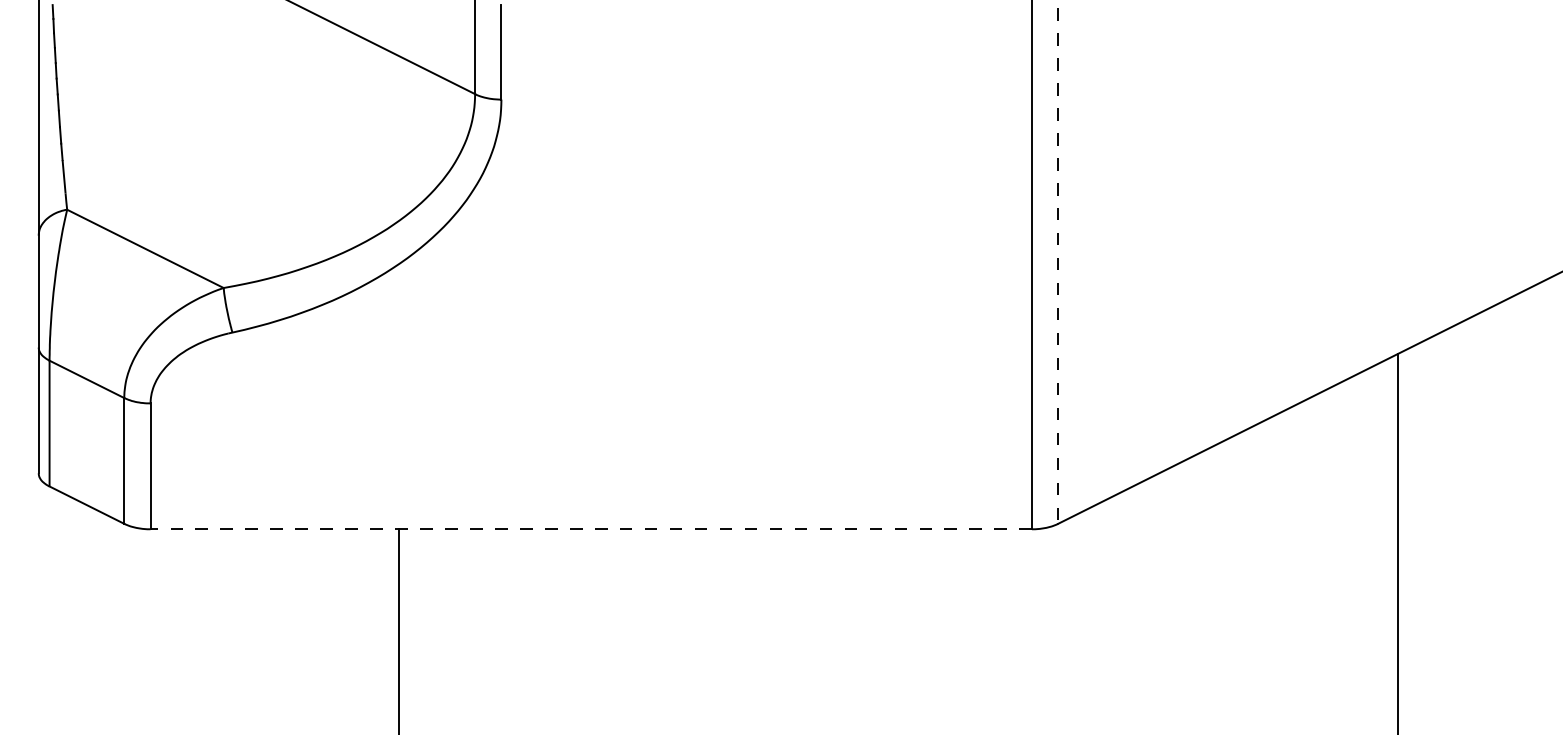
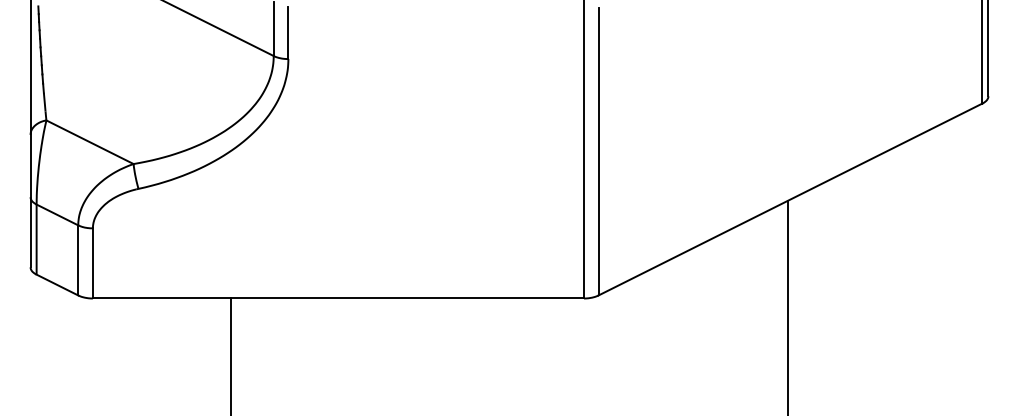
line: (1057, 265) -> (598, 151), dashed -> solid
line: (591, 529) -> (338, 298), dashed -> solid

